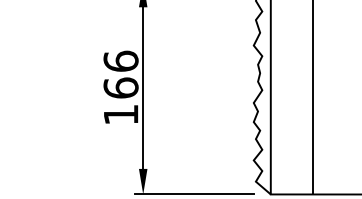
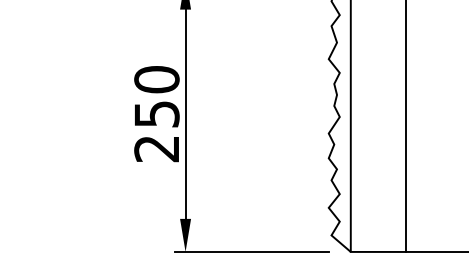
text: (120, 87) -> (156, 113), 166 -> 250

